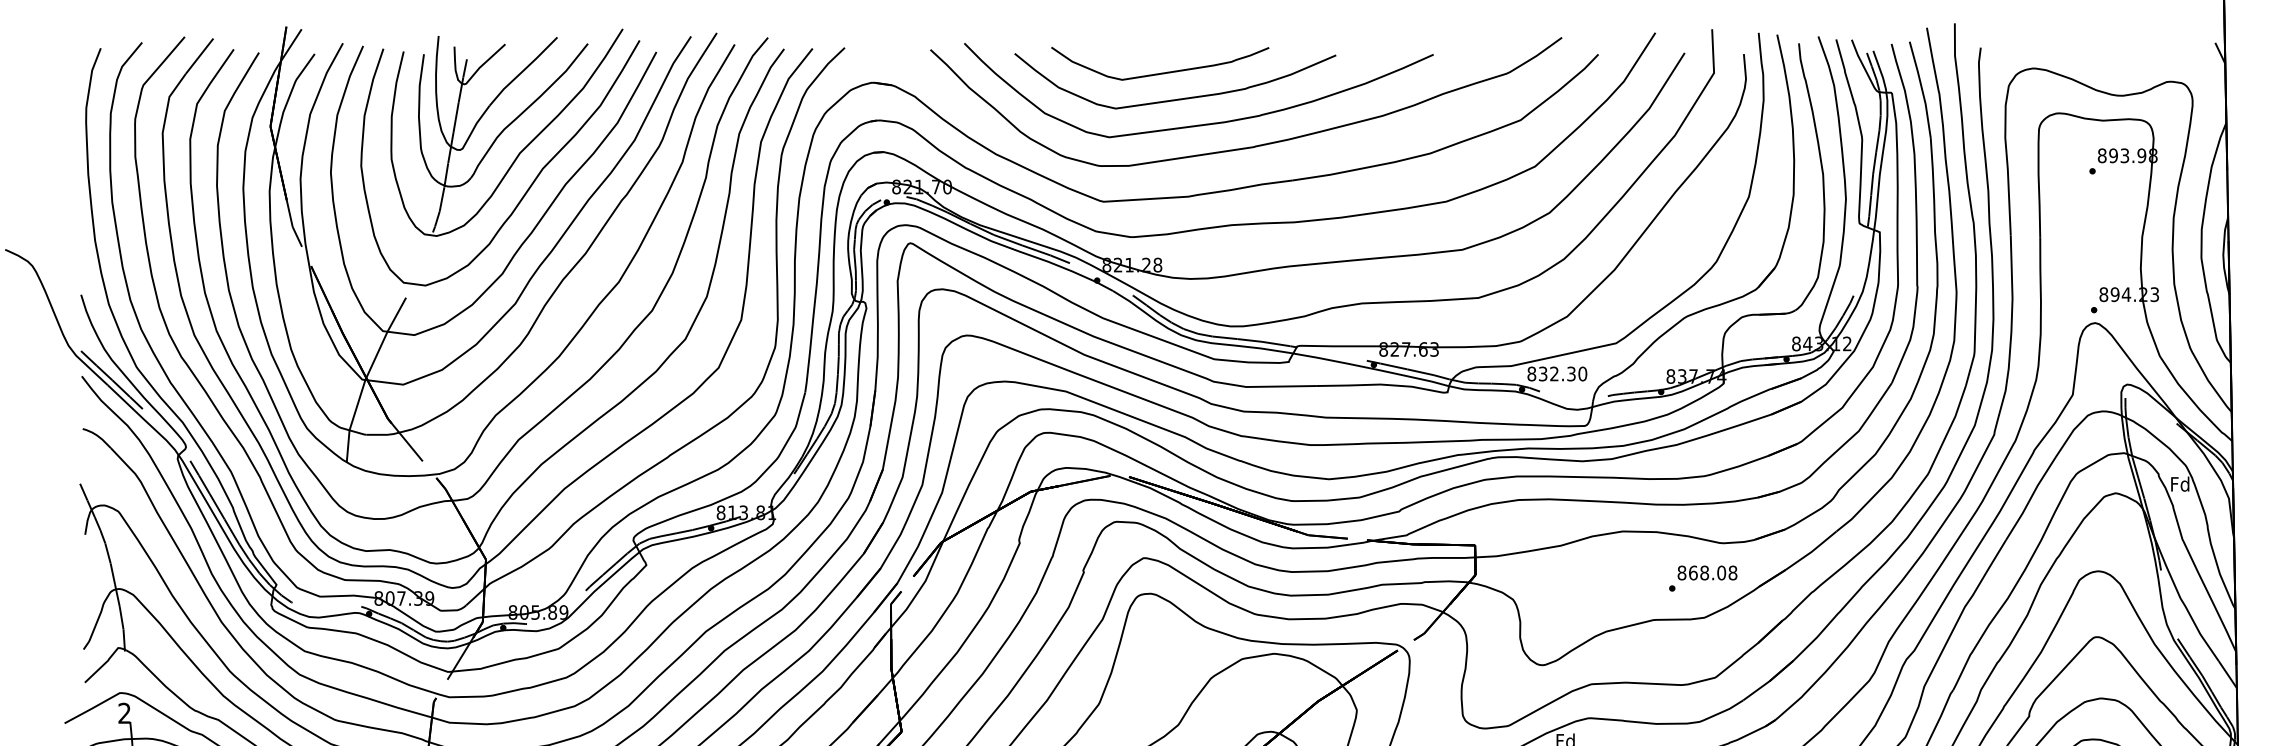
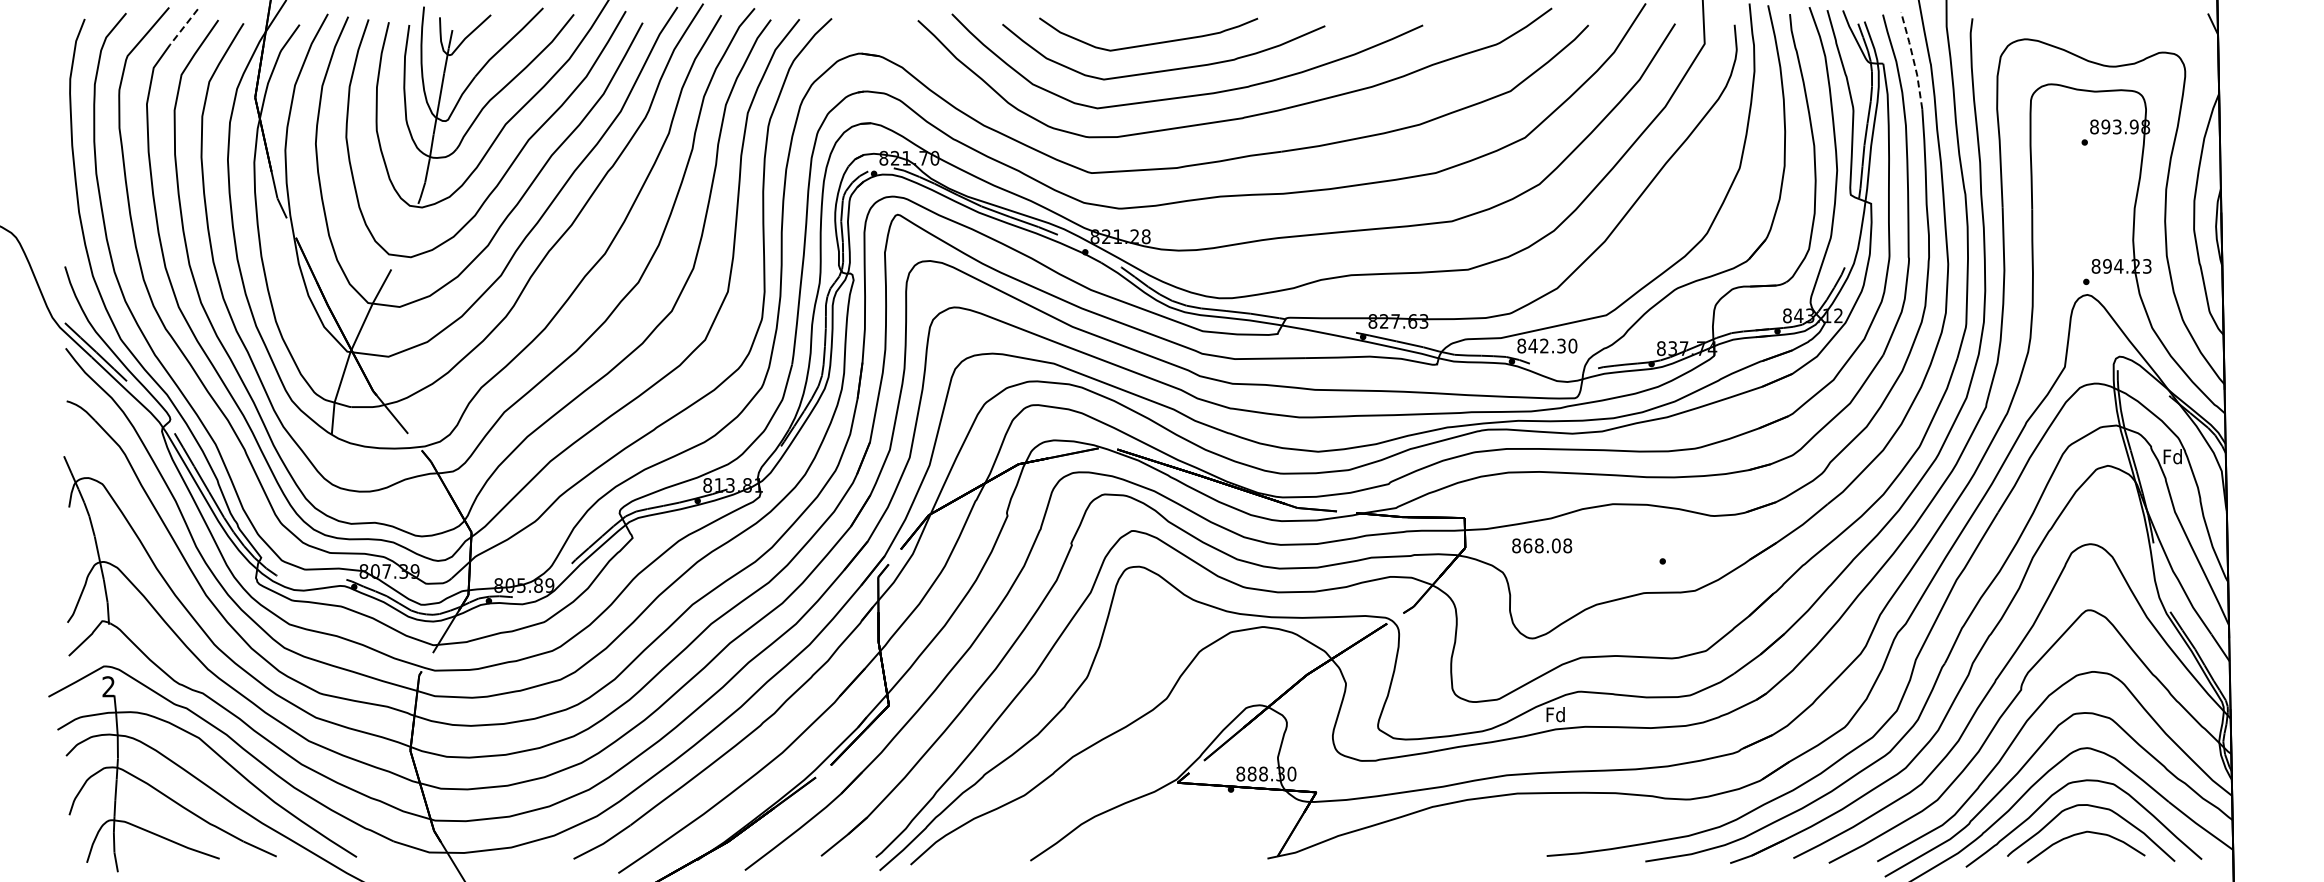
line: (200, 56) -> (184, 27), solid -> dashed
line: (1921, 88) -> (1913, 59), solid -> dashed
text: (1542, 373) -> (1532, 345), 832.30 -> 842.30
text: (1707, 572) -> (1542, 545), moved

